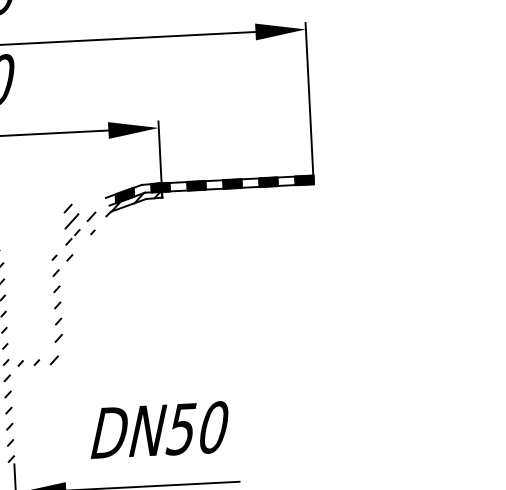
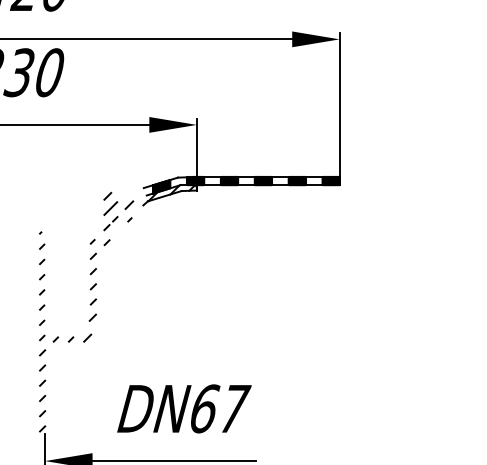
text: (198, 427) -> (219, 408), DN50 -> DN67

